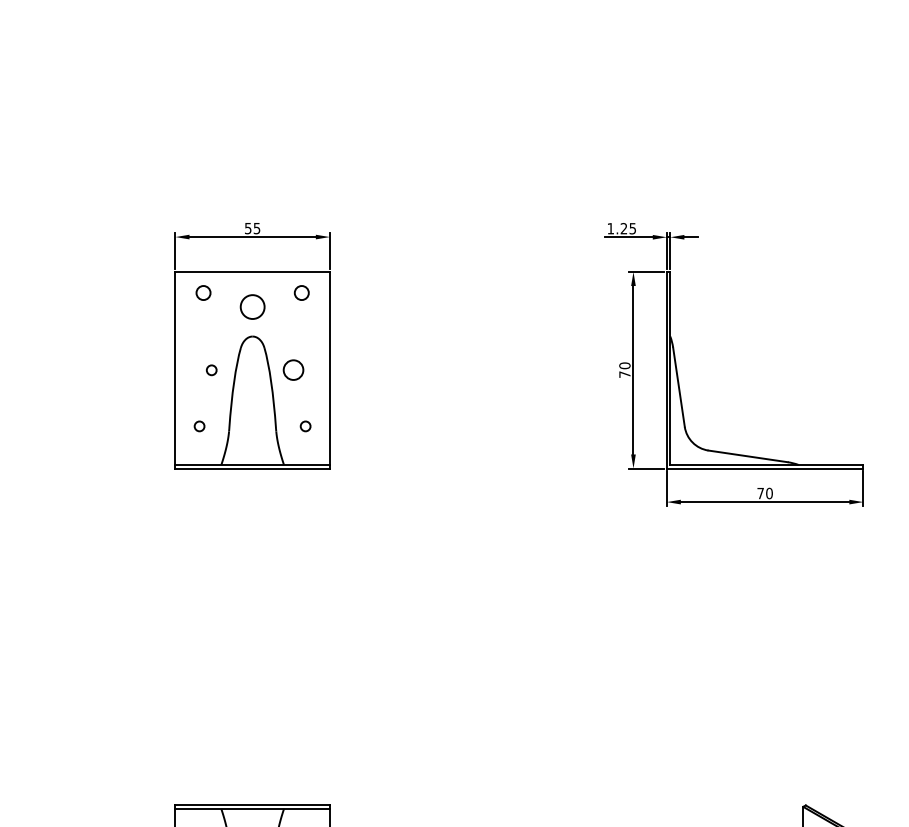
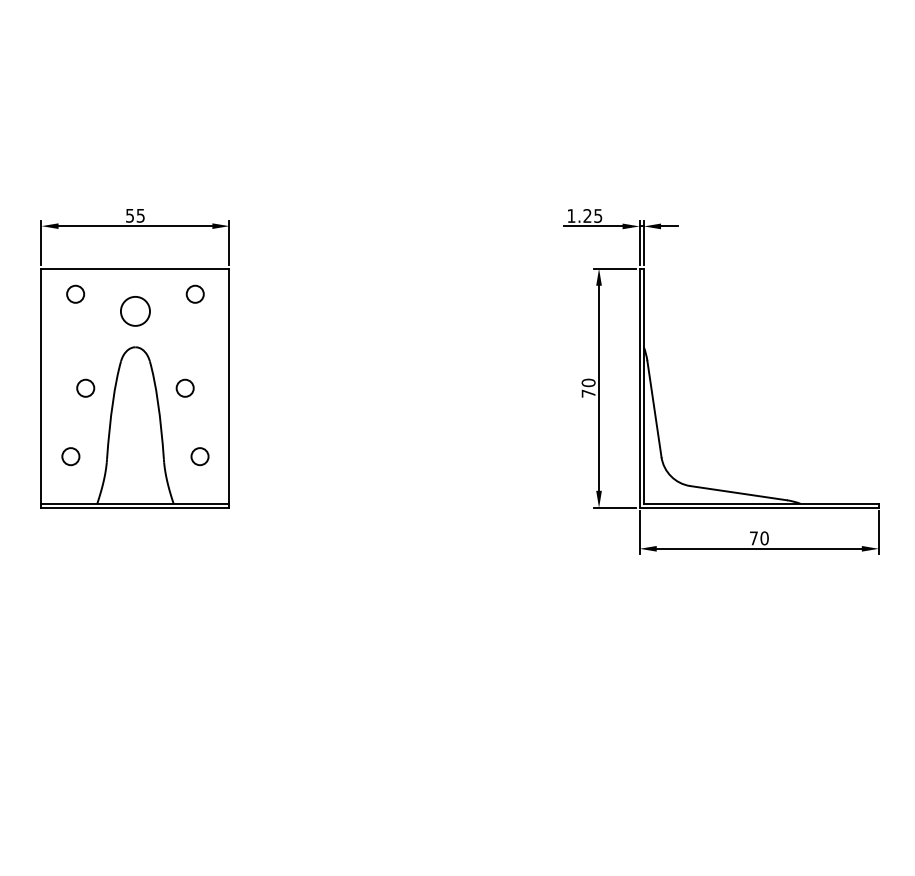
circle: (211, 370) -> (85, 388), size x1.43
circle: (293, 370) -> (185, 388), size x0.71
circle: (199, 426) -> (70, 456), size x1.43
circle: (305, 426) -> (199, 456), size x1.43

